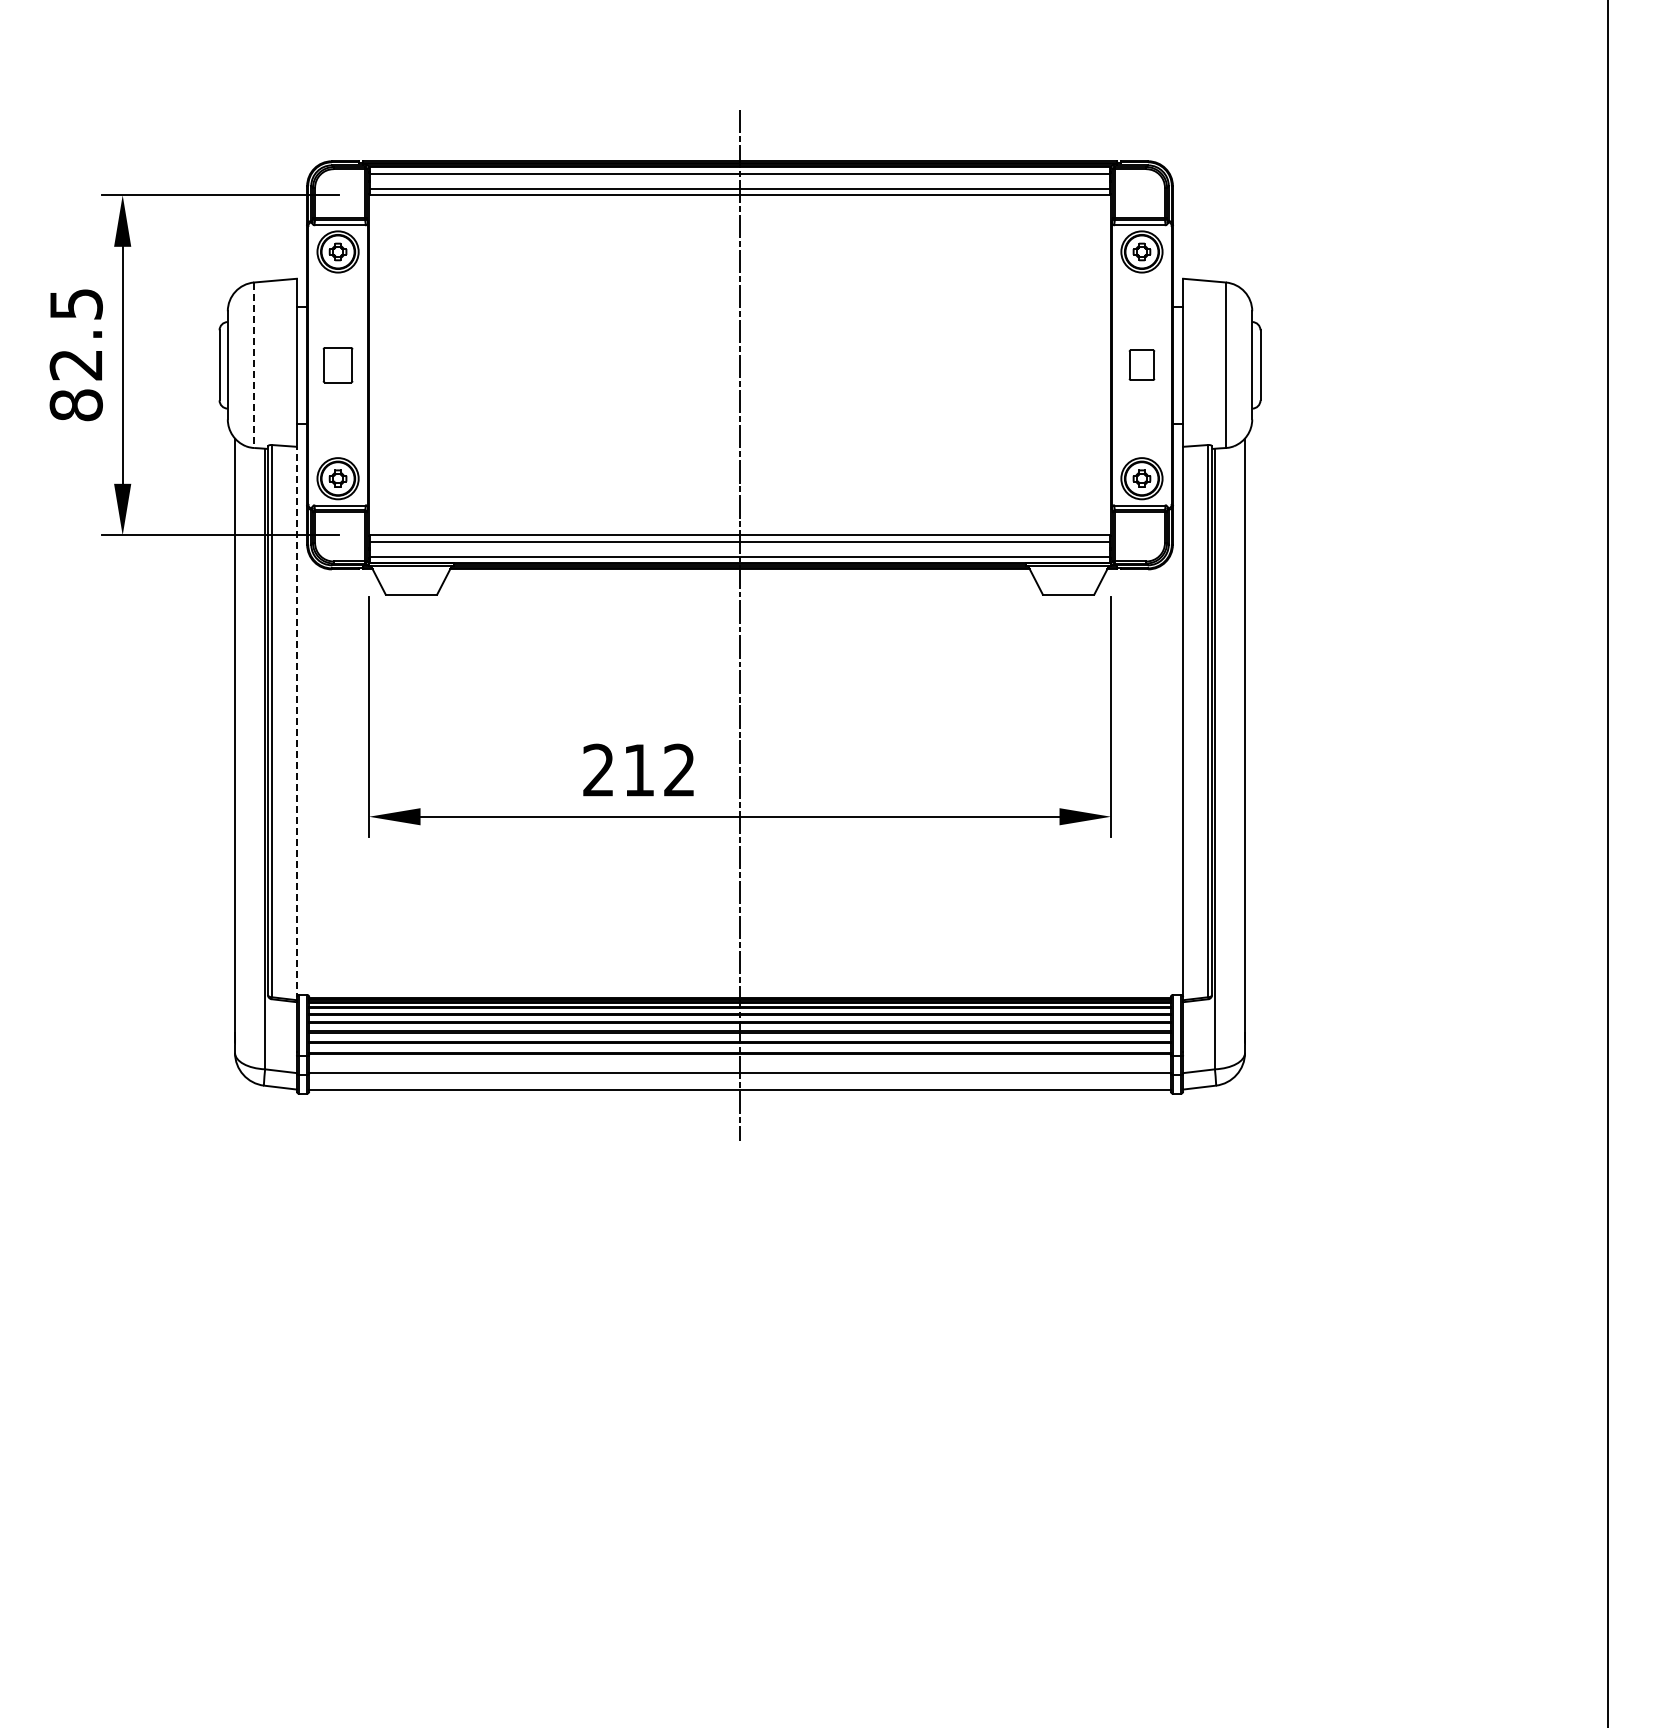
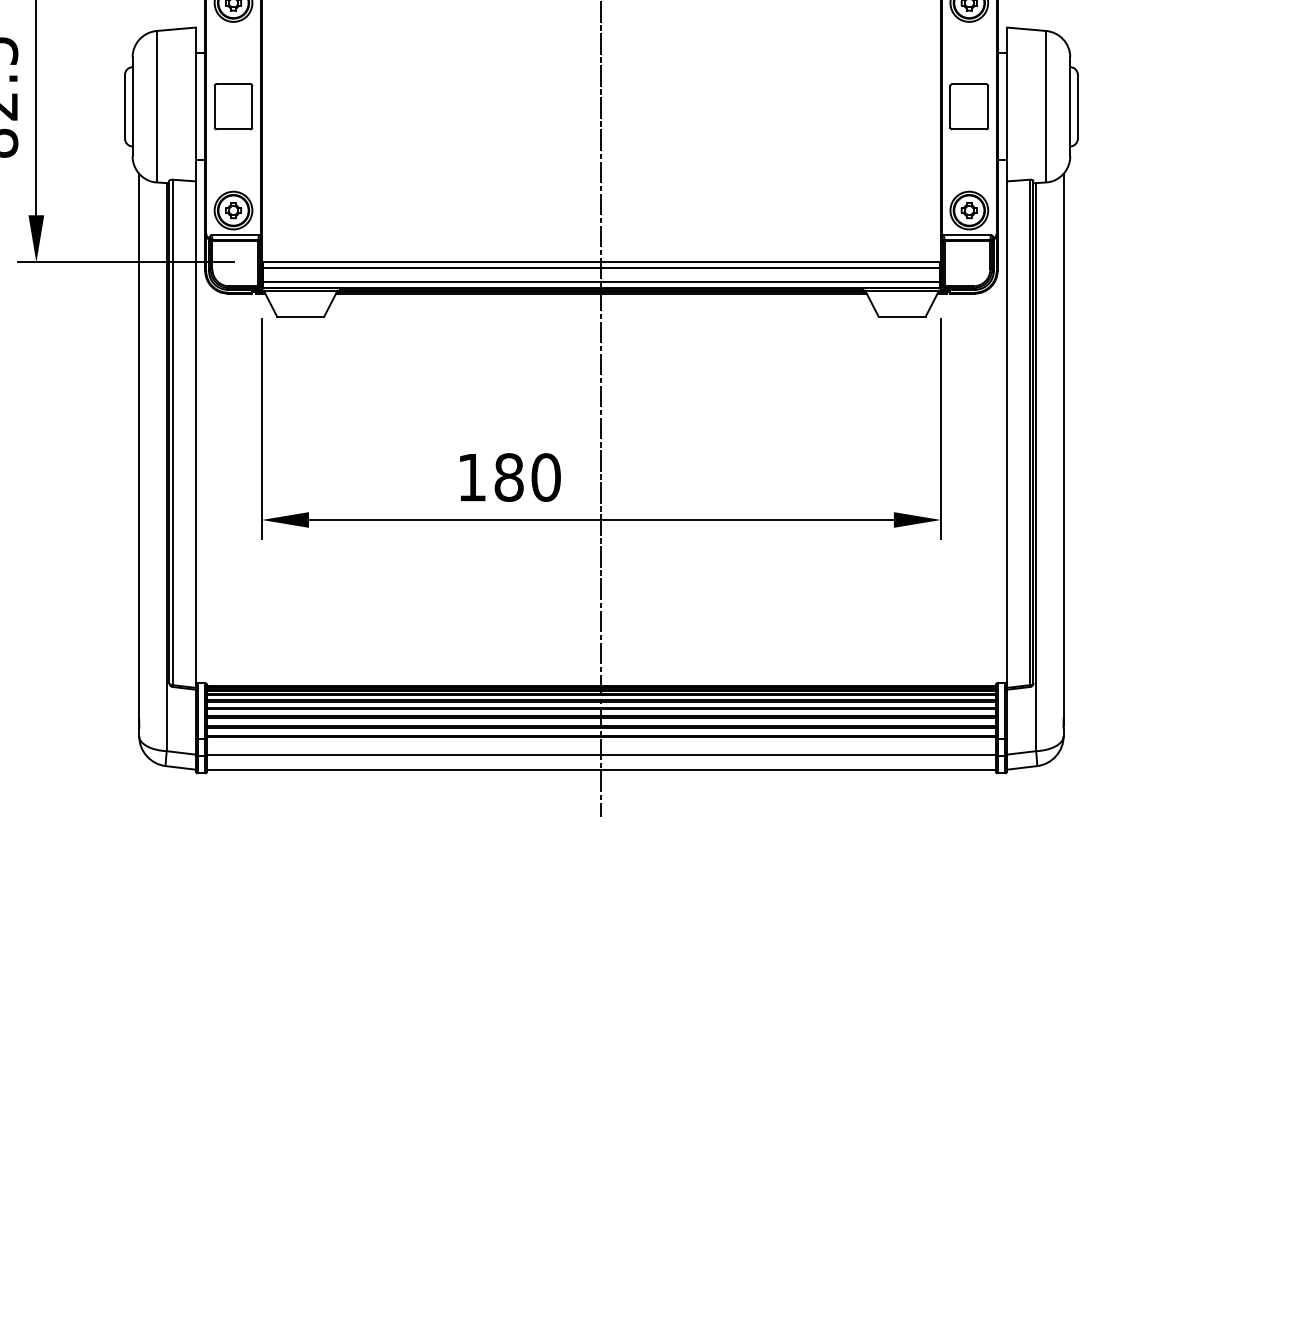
part: (337, 364) -> (232, 106), size x1.43
part: (1141, 364) -> (968, 106), size x1.67
line: (254, 365) -> (157, 106), dashed -> solid
line: (296, 723) -> (195, 434), dashed -> solid
text: (639, 770) -> (509, 477), 212 -> 180

